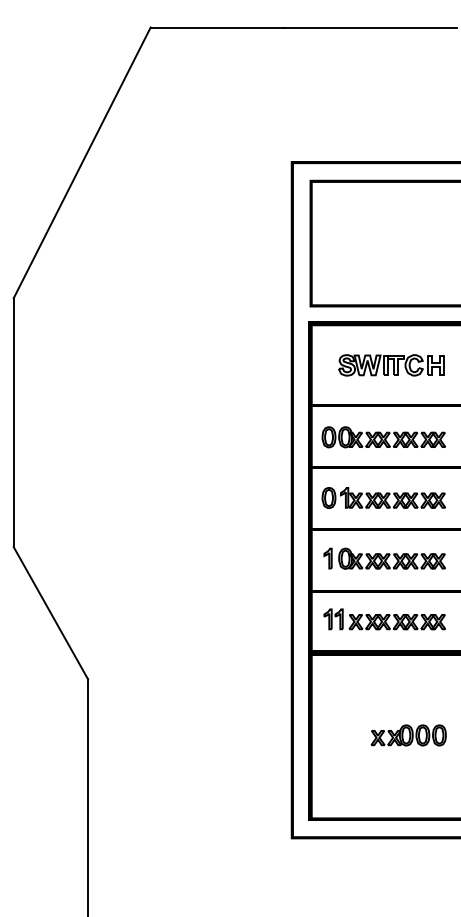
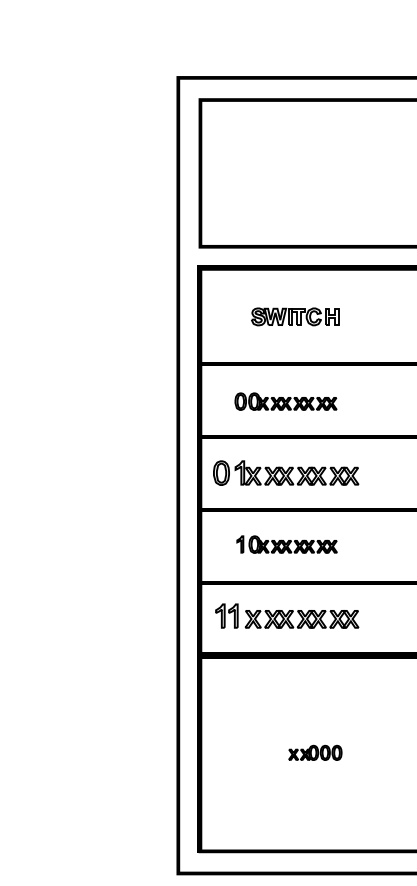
part: (391, 365) -> (295, 317), size x0.7
part: (383, 437) -> (285, 401), size x0.7
part: (384, 558) -> (286, 544), size x0.7
part: (408, 735) -> (315, 752), size x0.6

